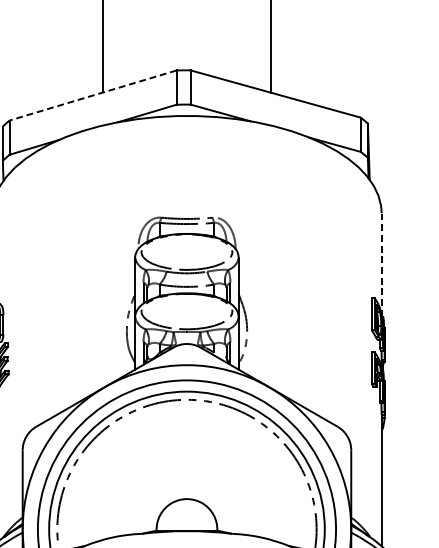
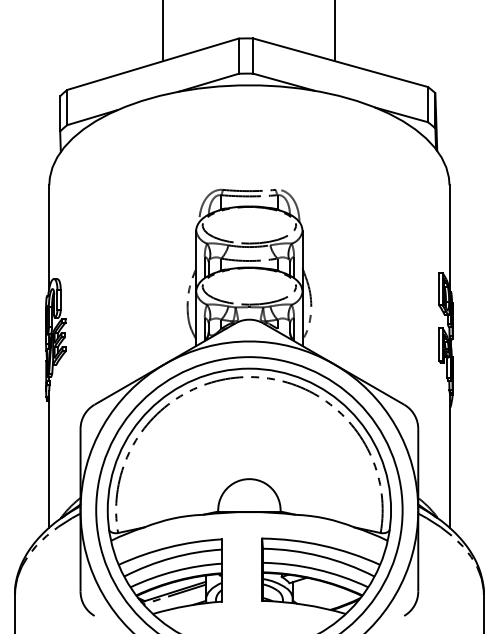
line: (92, 95) -> (152, 64), dashed -> solid
line: (381, 265) -> (449, 238), dashed -> solid

